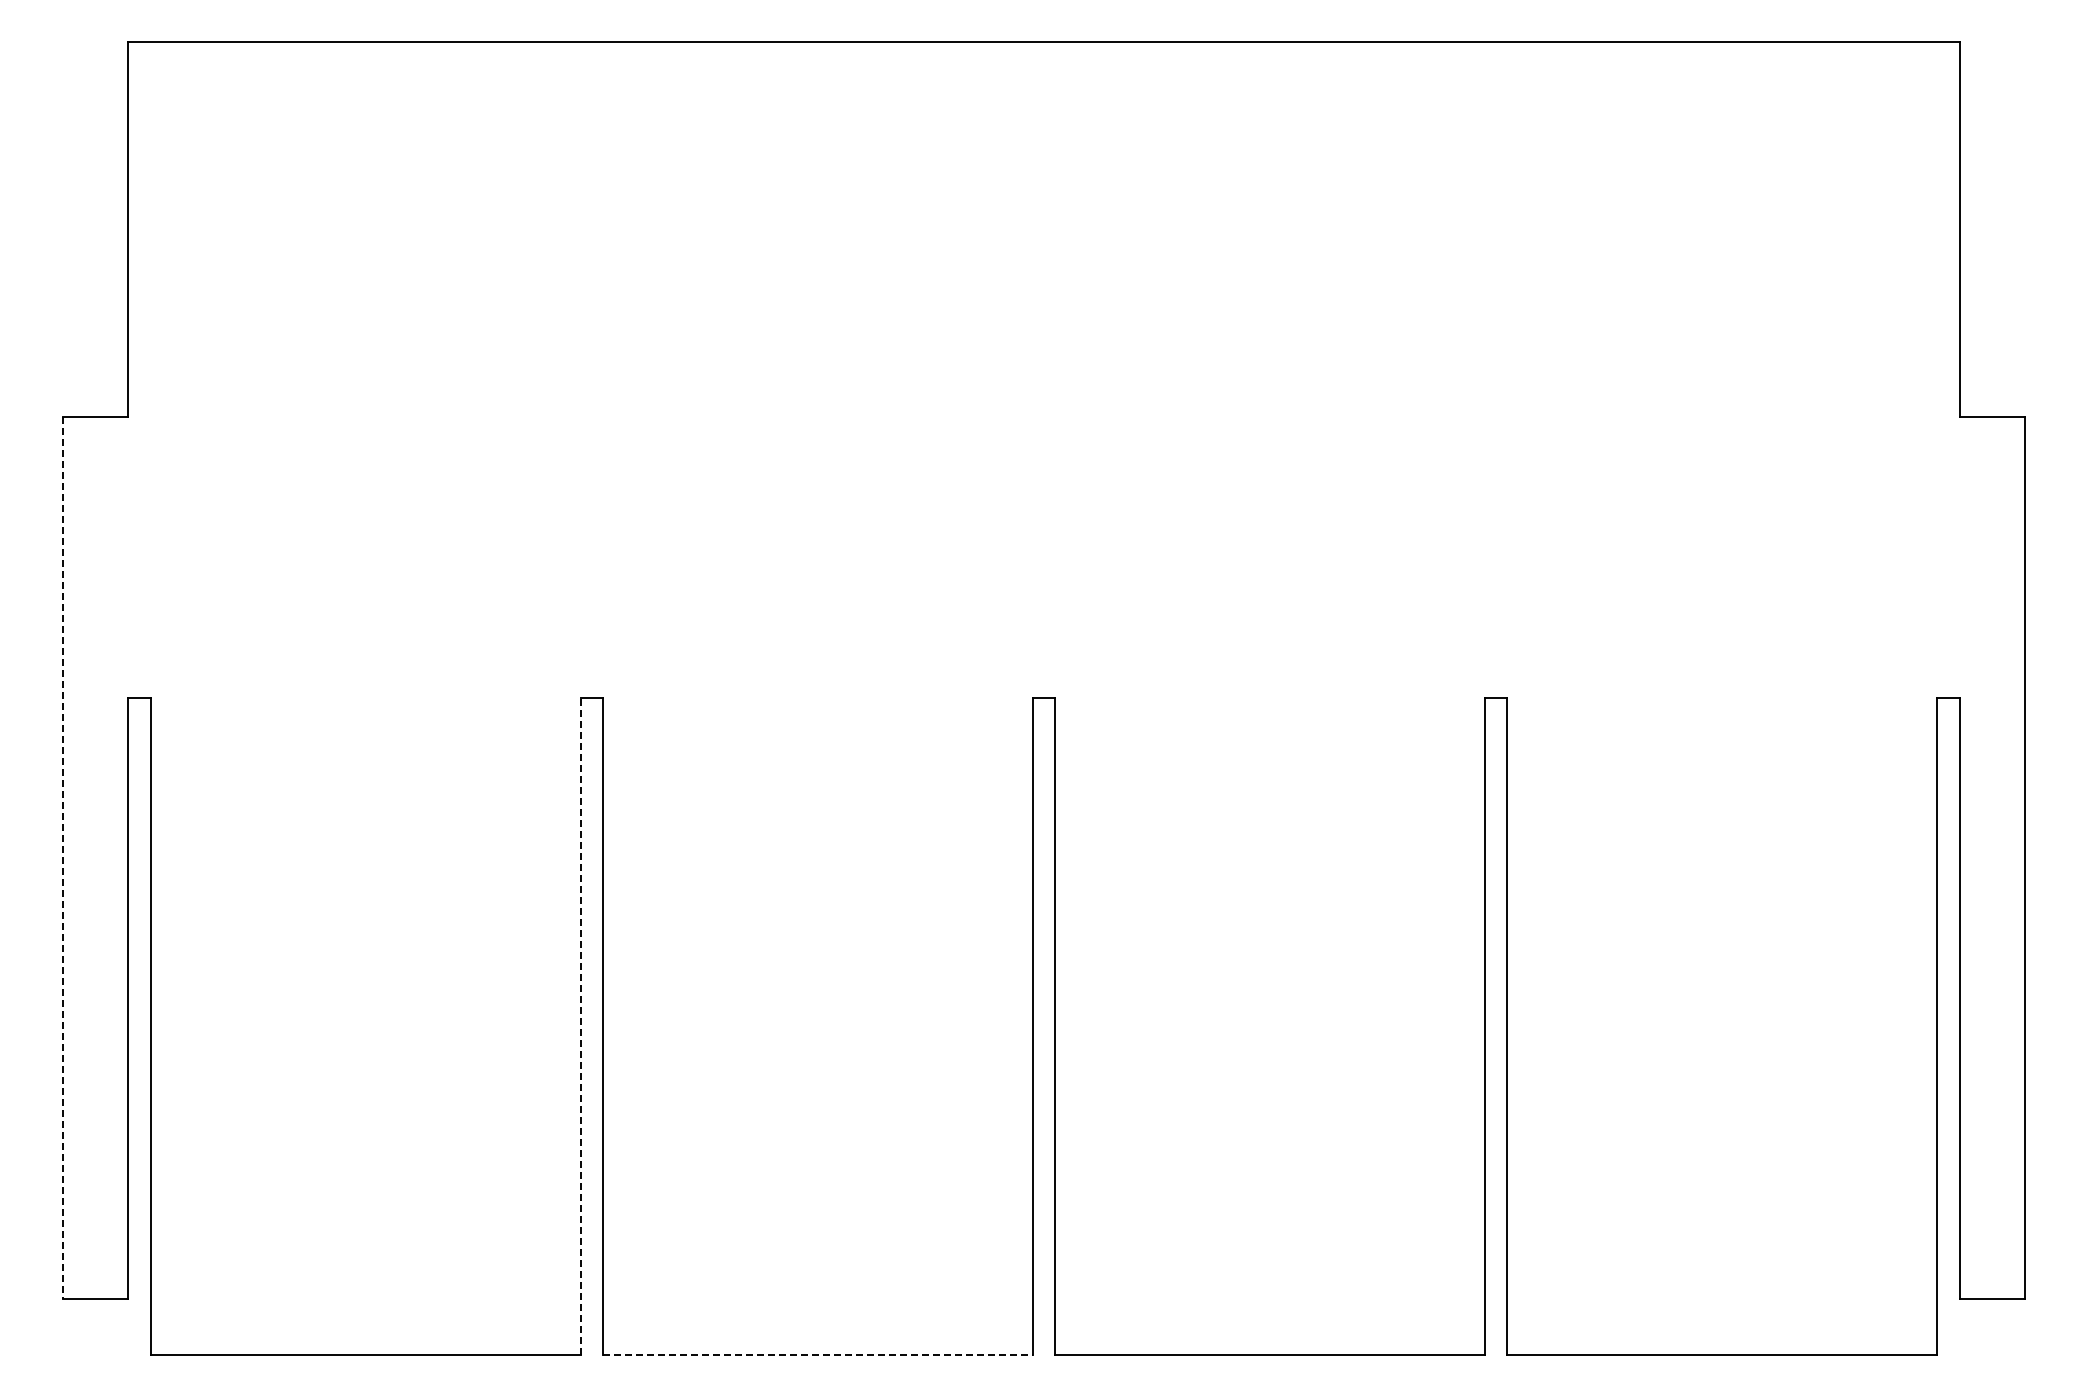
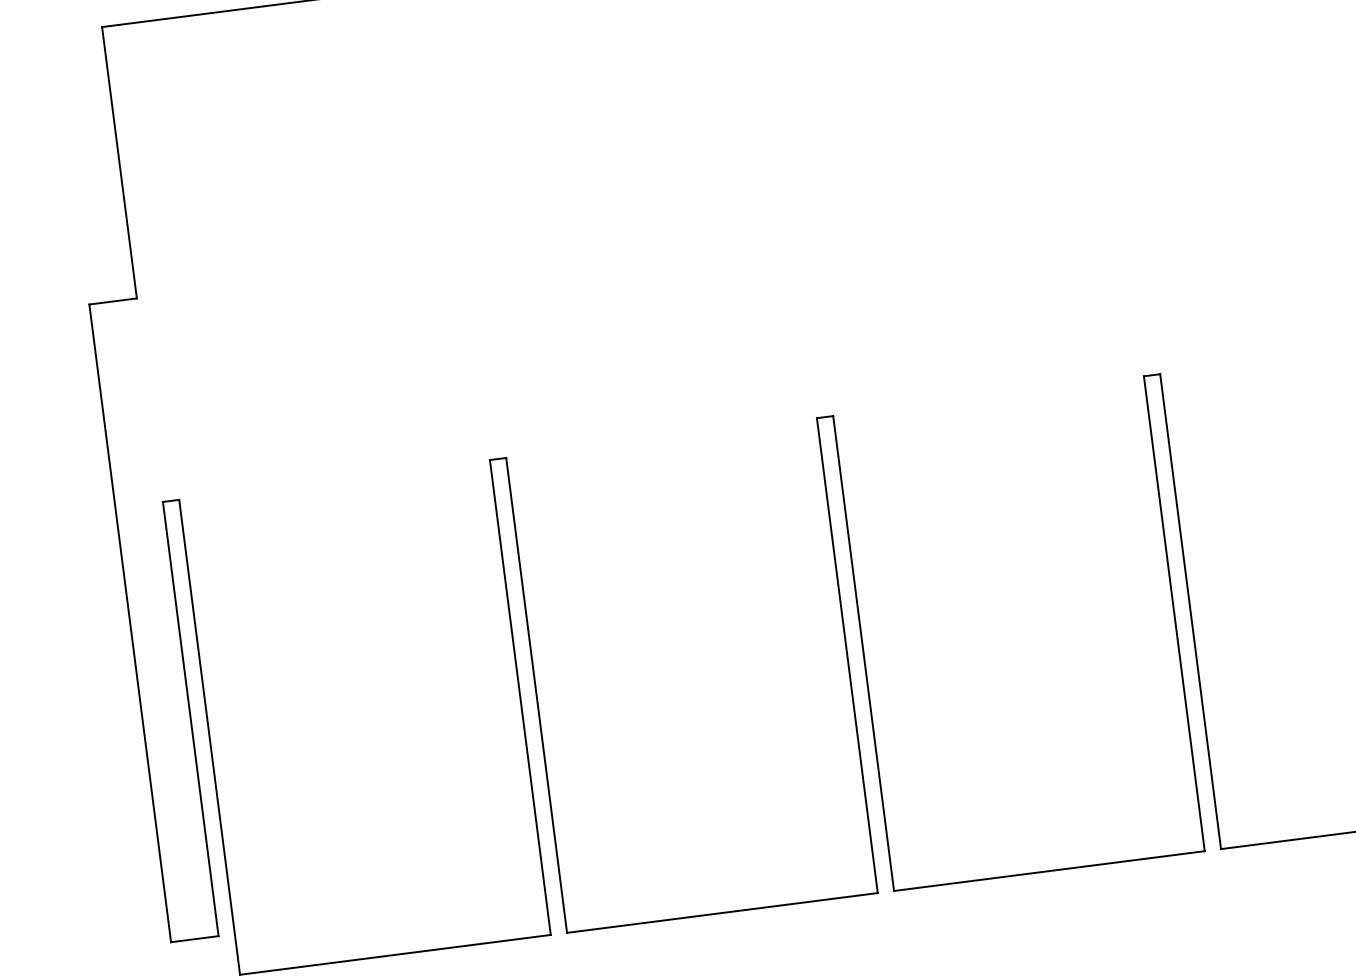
line: (62, 857) -> (130, 623), dashed -> solid
line: (580, 1026) -> (520, 697), dashed -> solid
line: (817, 1355) -> (722, 913), dashed -> solid

